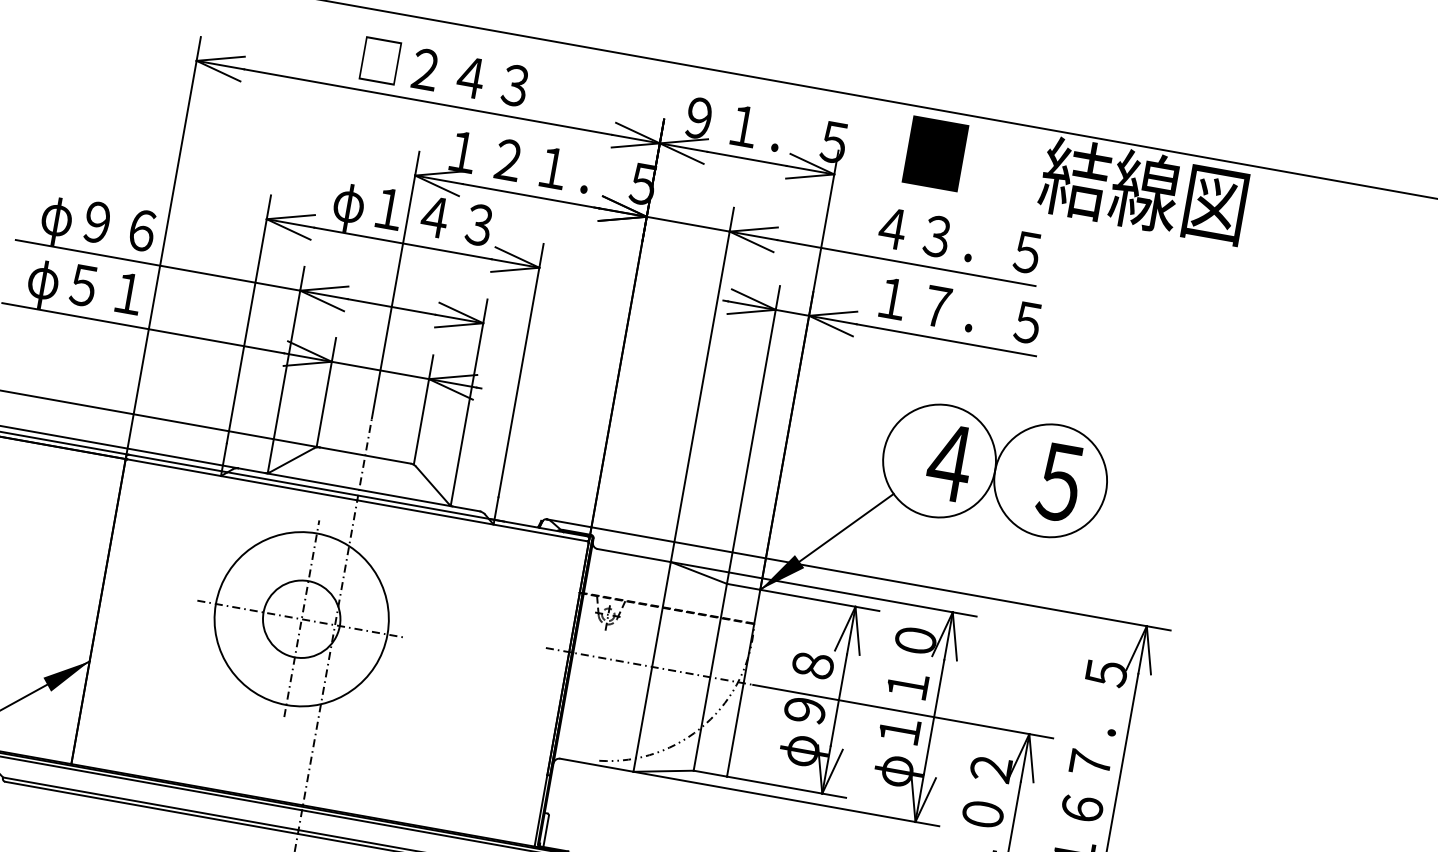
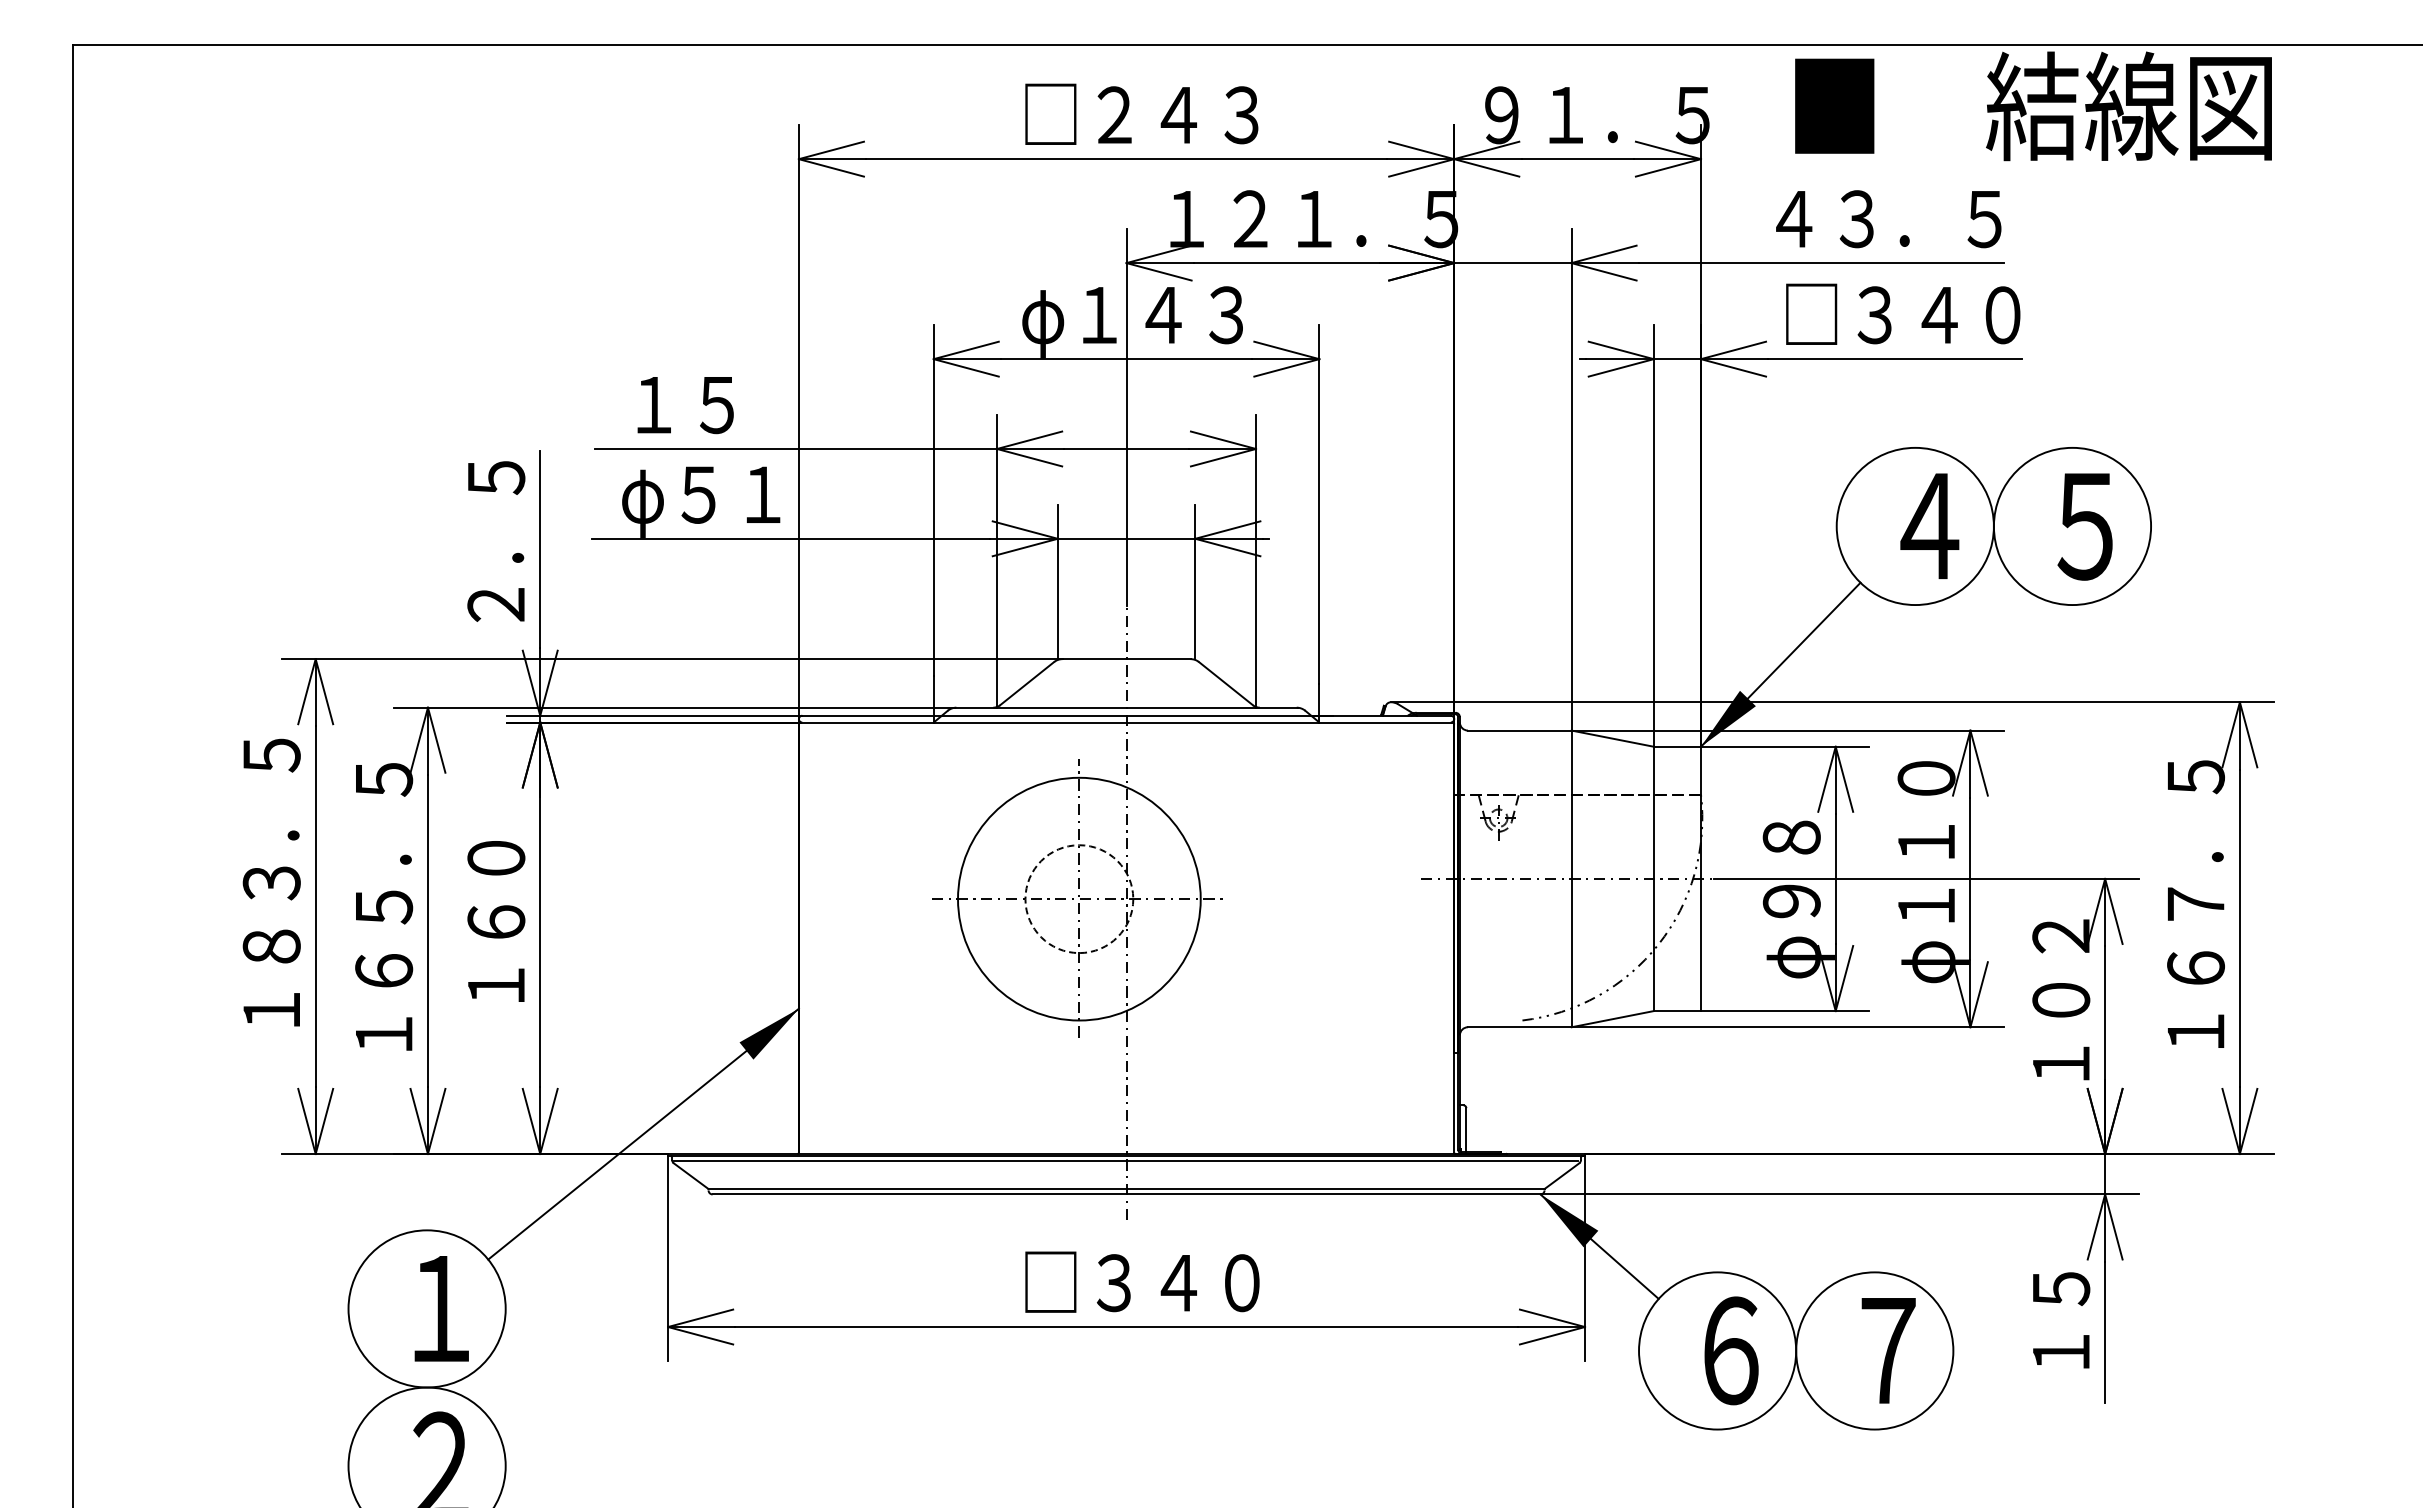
text: (97, 227) -> (703, 411), φ９６ -> １５
text: (958, 309) -> (1903, 313), １７．５ -> □３４０
circle: (301, 619) -> (1079, 899), solid -> dashed

